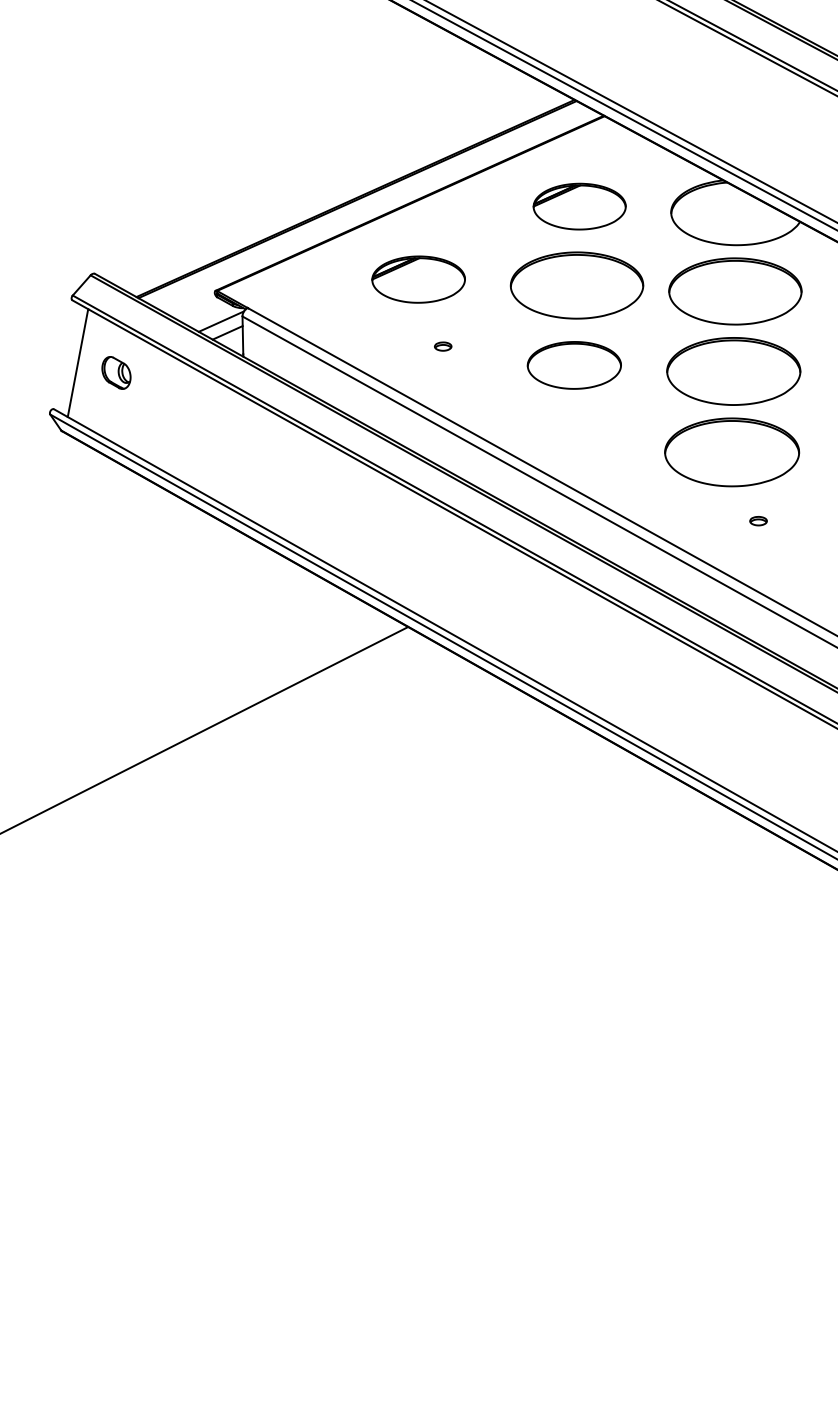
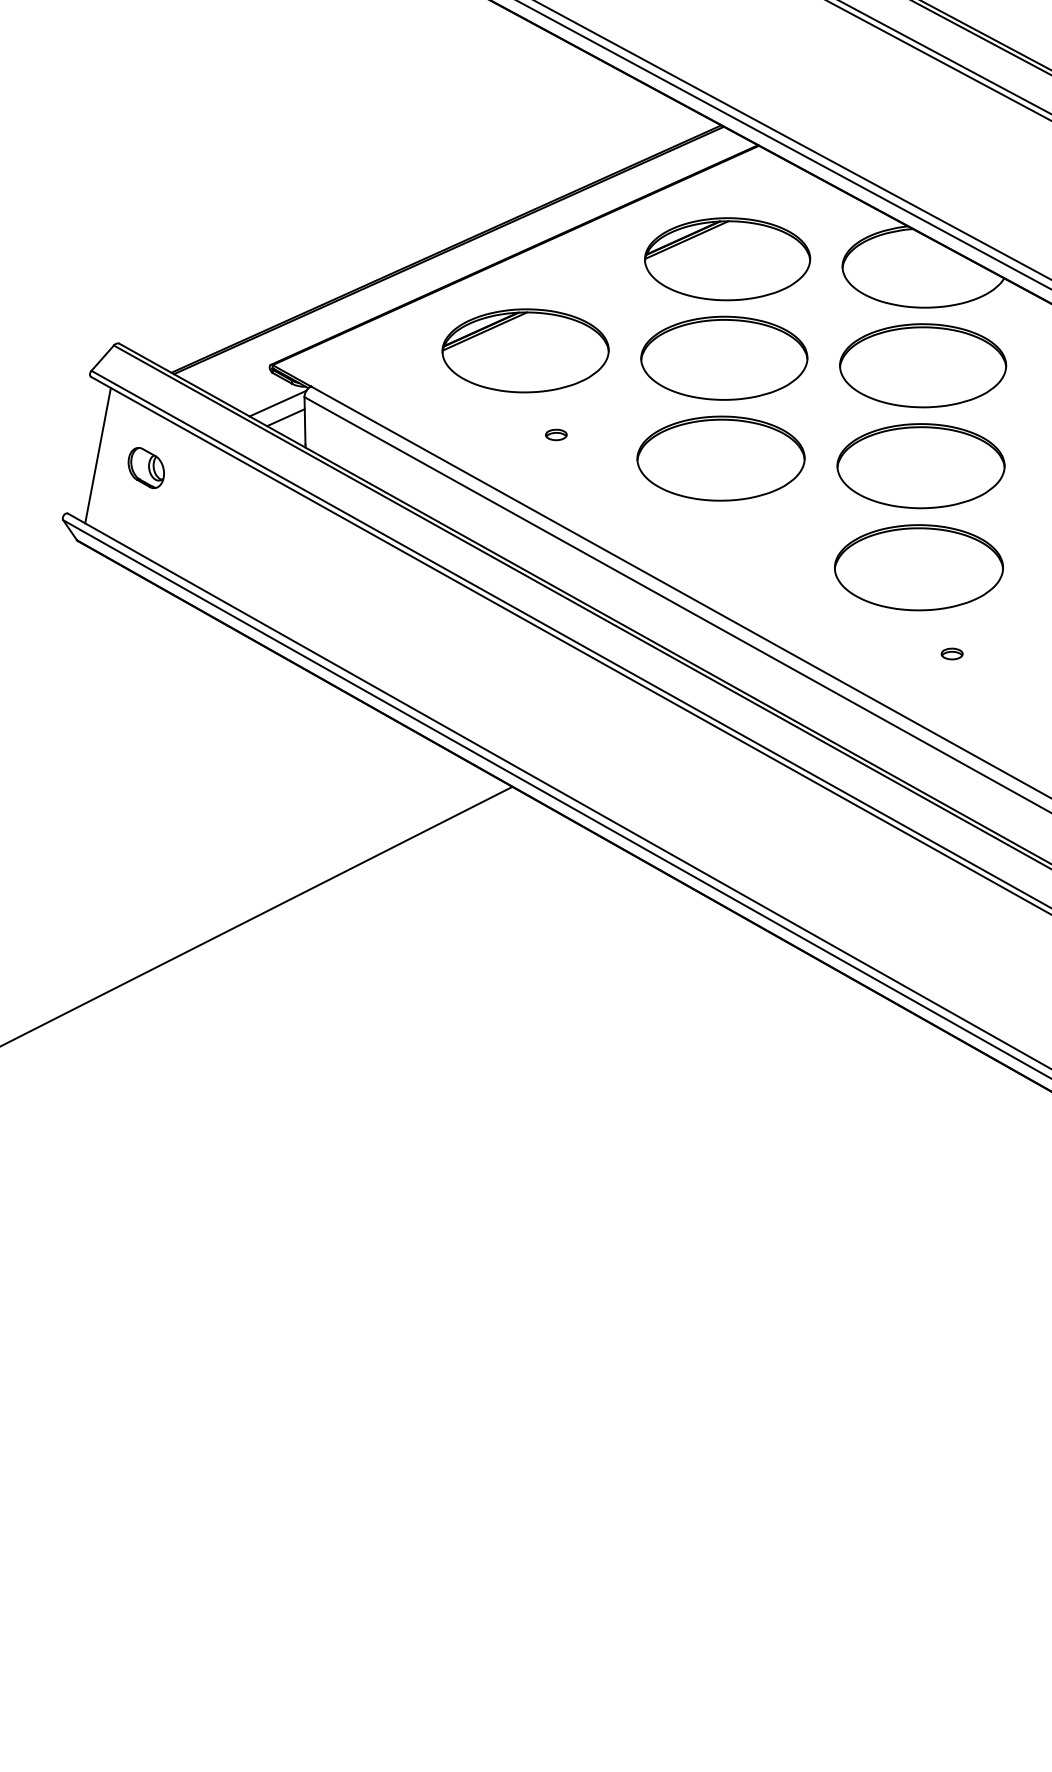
part: (579, 206) -> (727, 259), size x1.43
part: (418, 279) -> (525, 350), size x1.43
part: (573, 365) -> (720, 458), size x1.43

